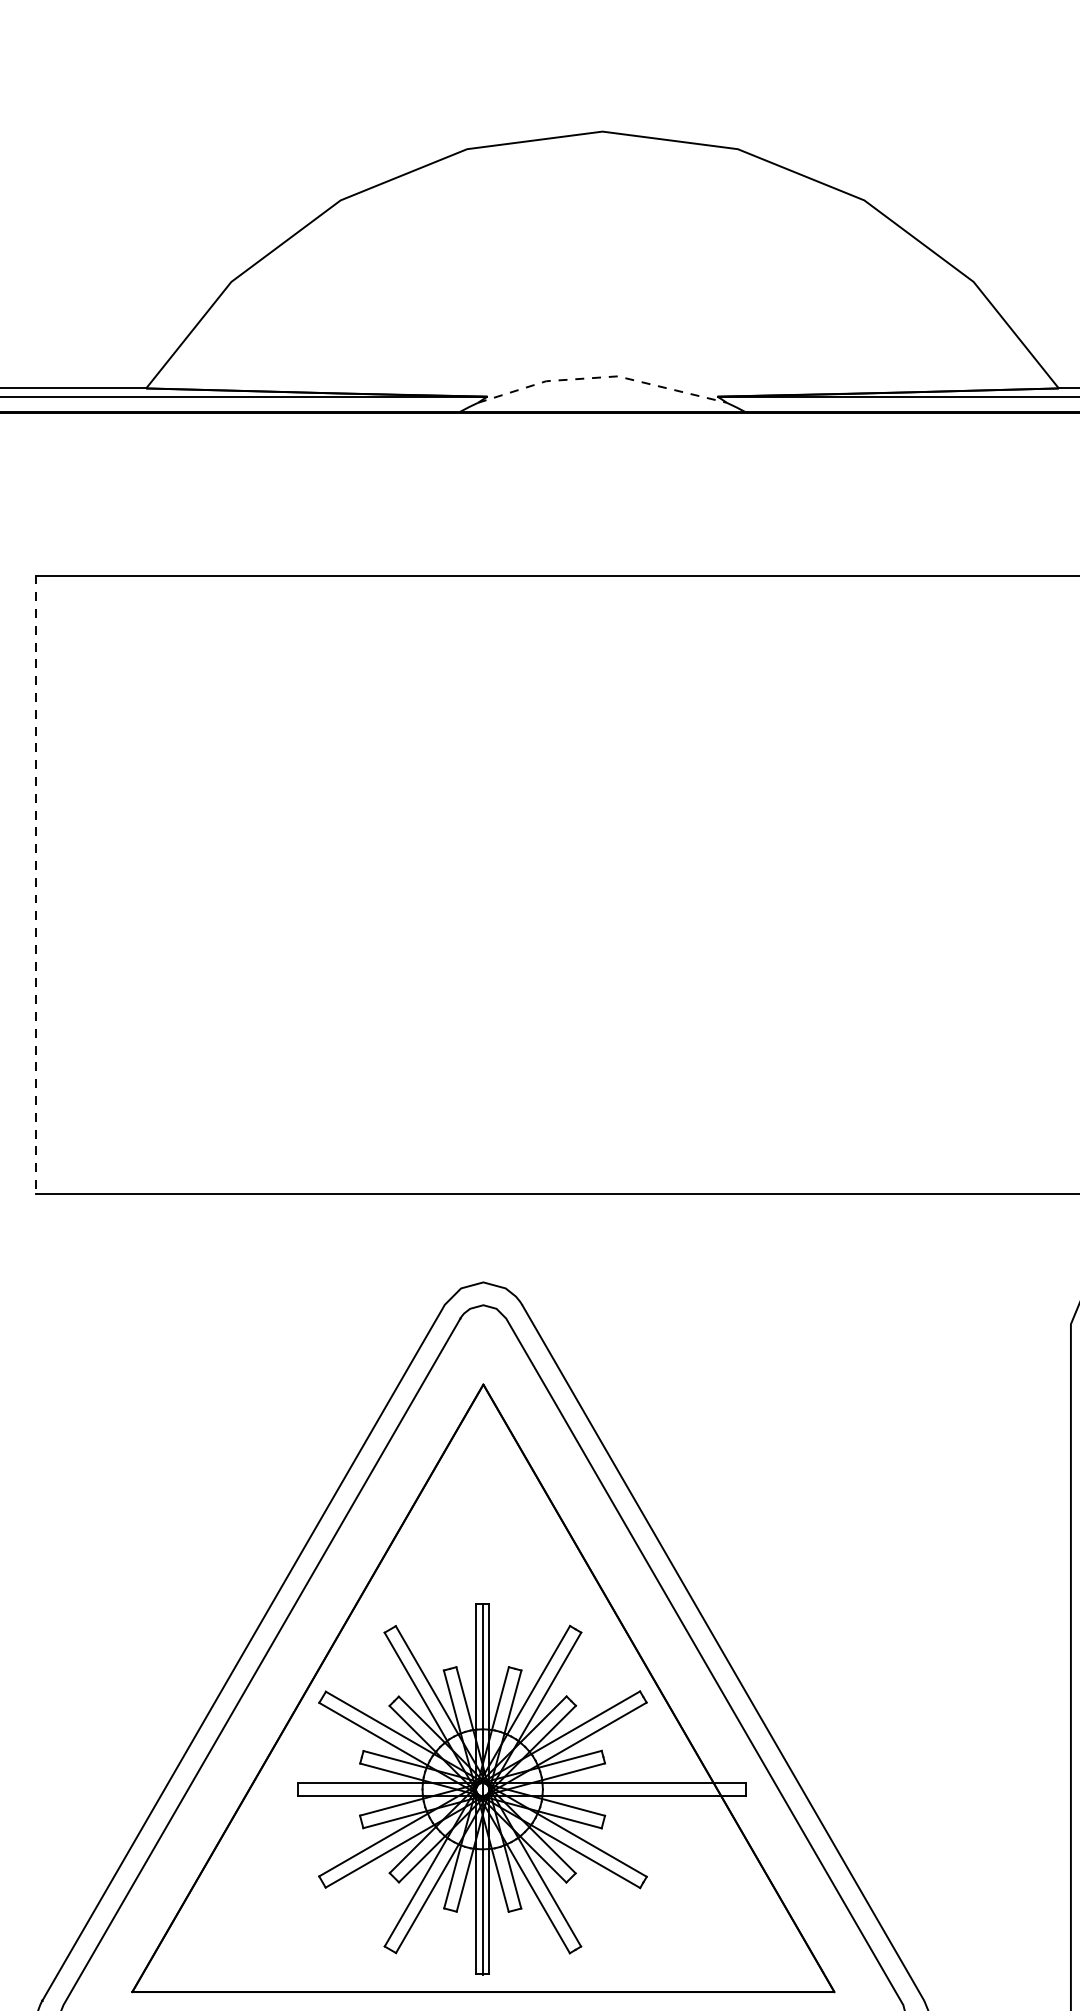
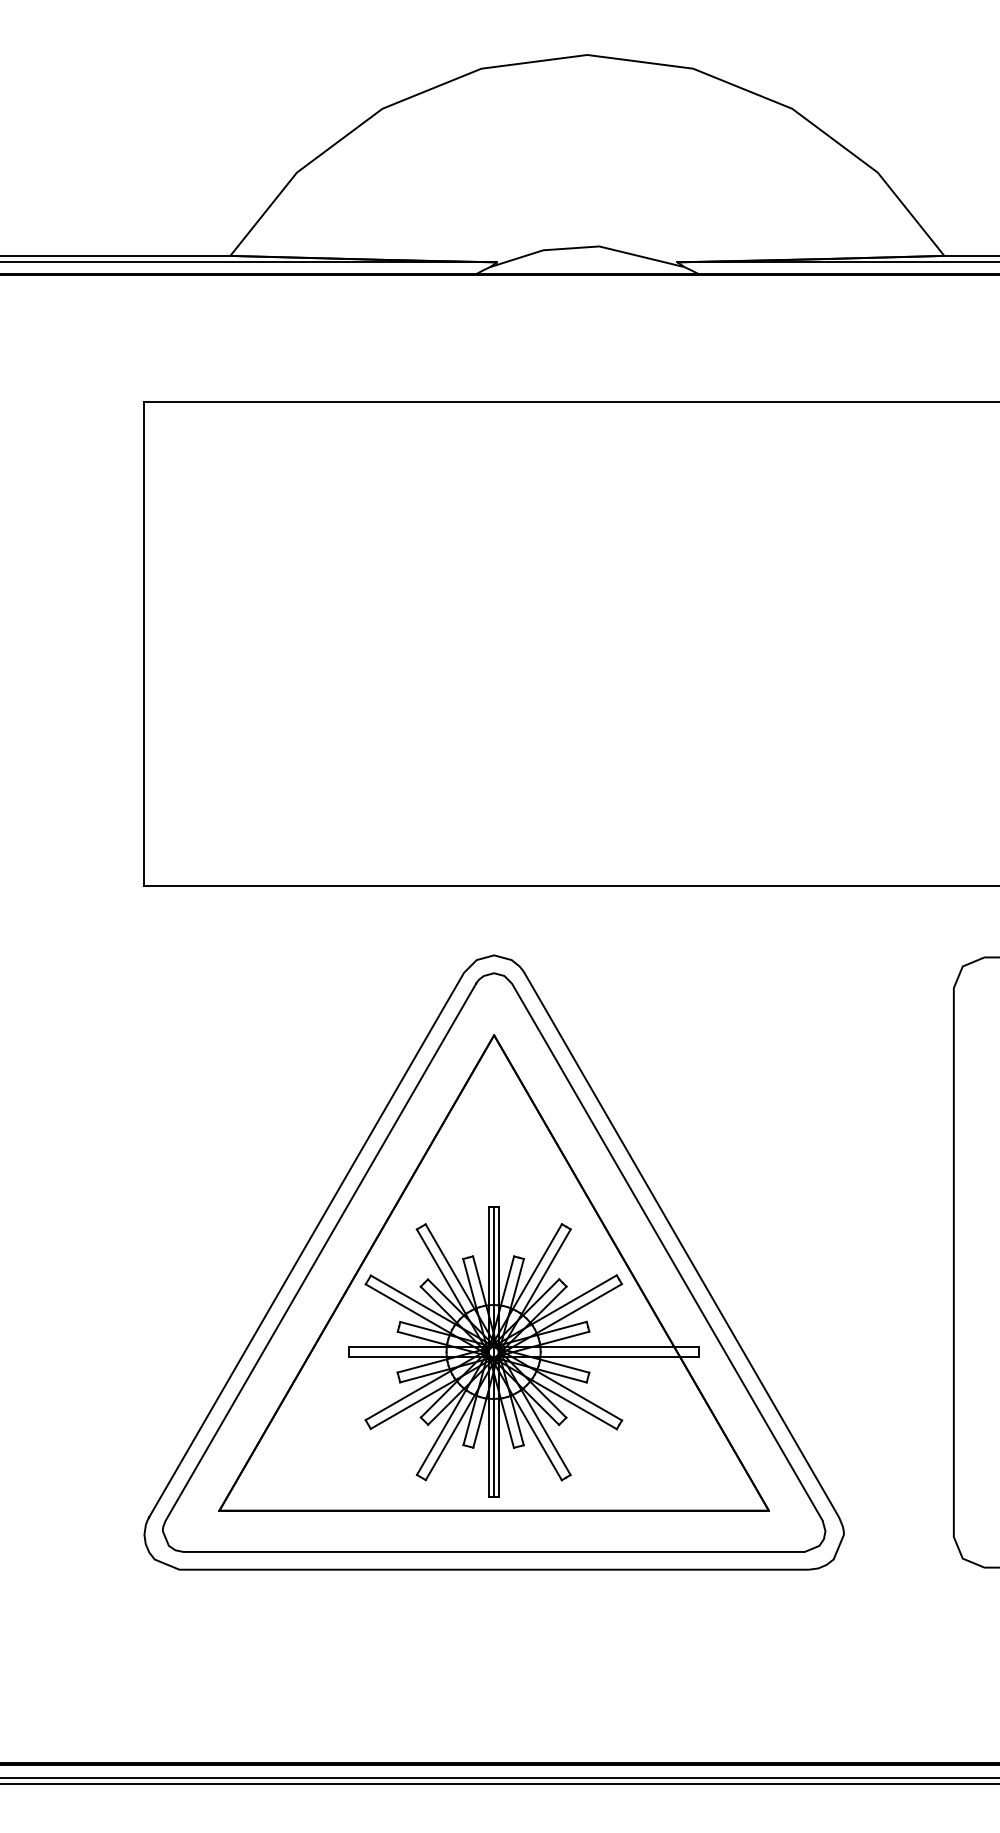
line: (601, 377) -> (586, 247), dashed -> solid
line: (36, 885) -> (144, 644), dashed -> solid

